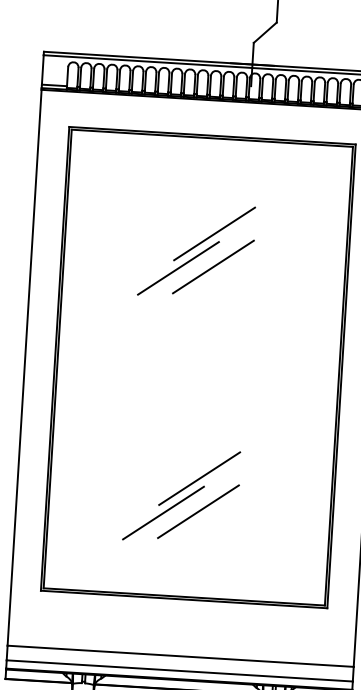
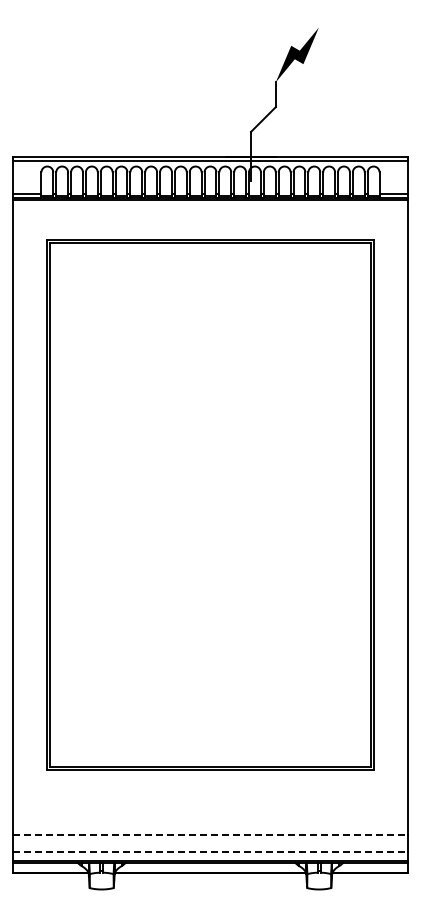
line: (214, 233) -> (219, 351), removed
line: (213, 266) -> (220, 389), removed
line: (178, 268) -> (180, 393), removed
line: (199, 478) -> (219, 631), removed
line: (198, 511) -> (220, 669), removed
line: (163, 513) -> (180, 673), removed
line: (180, 656) -> (210, 835), solid -> dashed
line: (179, 671) -> (210, 852), solid -> dashed

